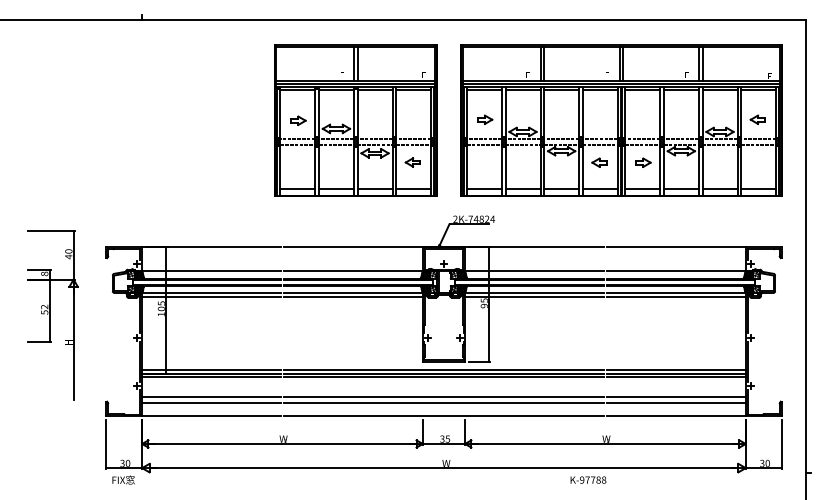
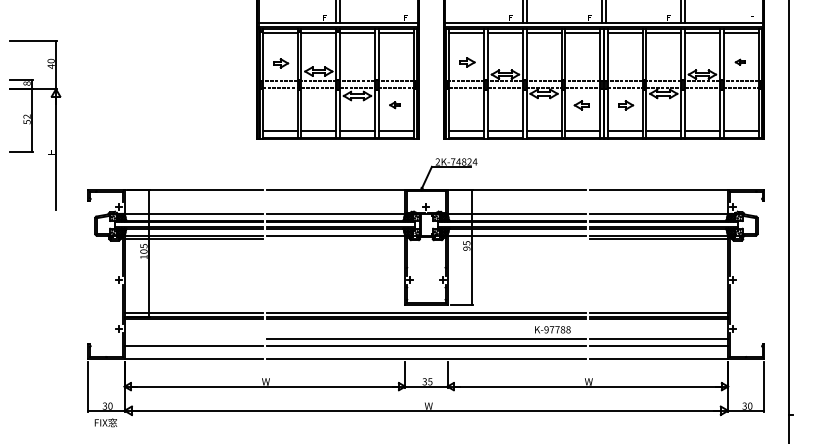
part: (757, 119) -> (739, 62), size x0.6
part: (412, 162) -> (394, 105), size x0.7
line: (353, 296) -> (335, 239), removed
line: (534, 296) -> (516, 239), removed
part: (52, 315) -> (34, 125), moved
line: (211, 396) -> (193, 339), removed
text: (588, 479) -> (552, 329), moved

